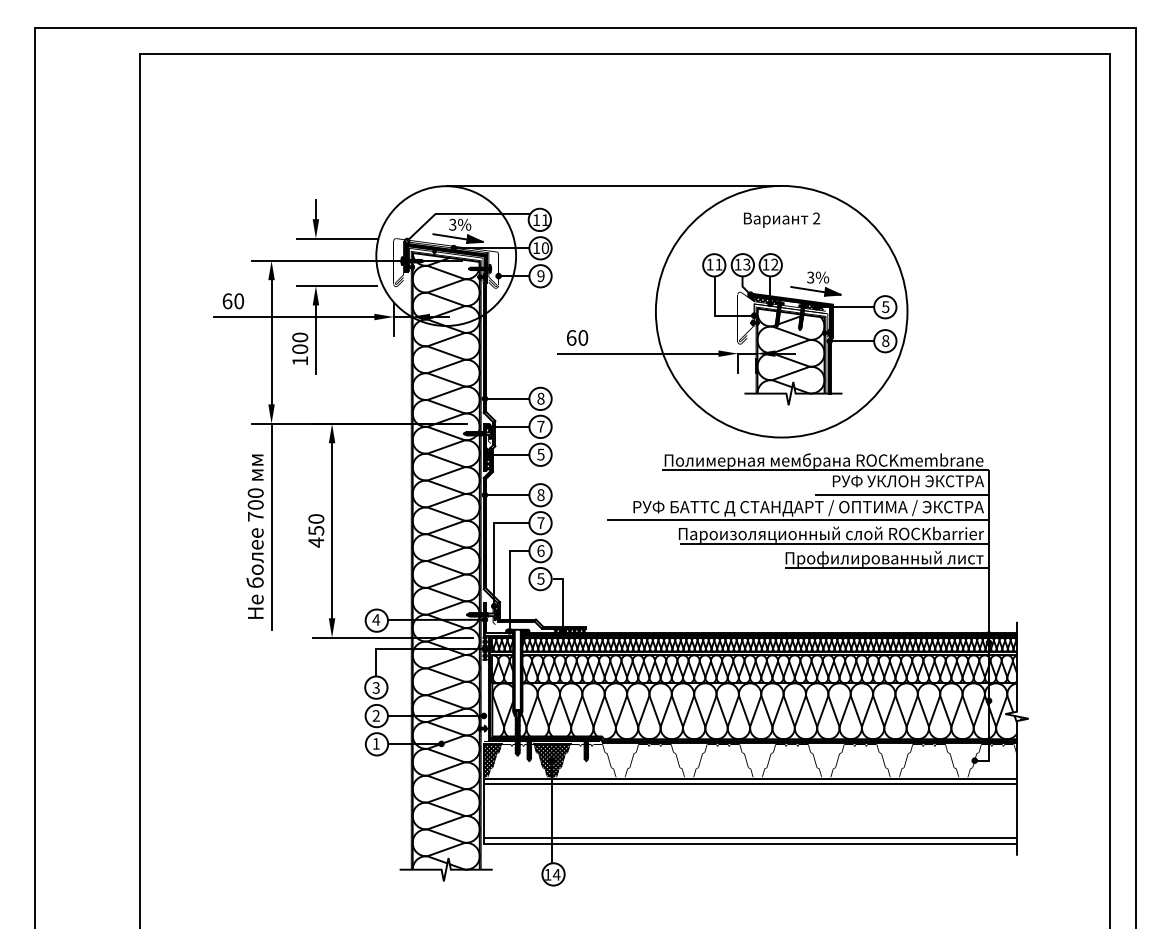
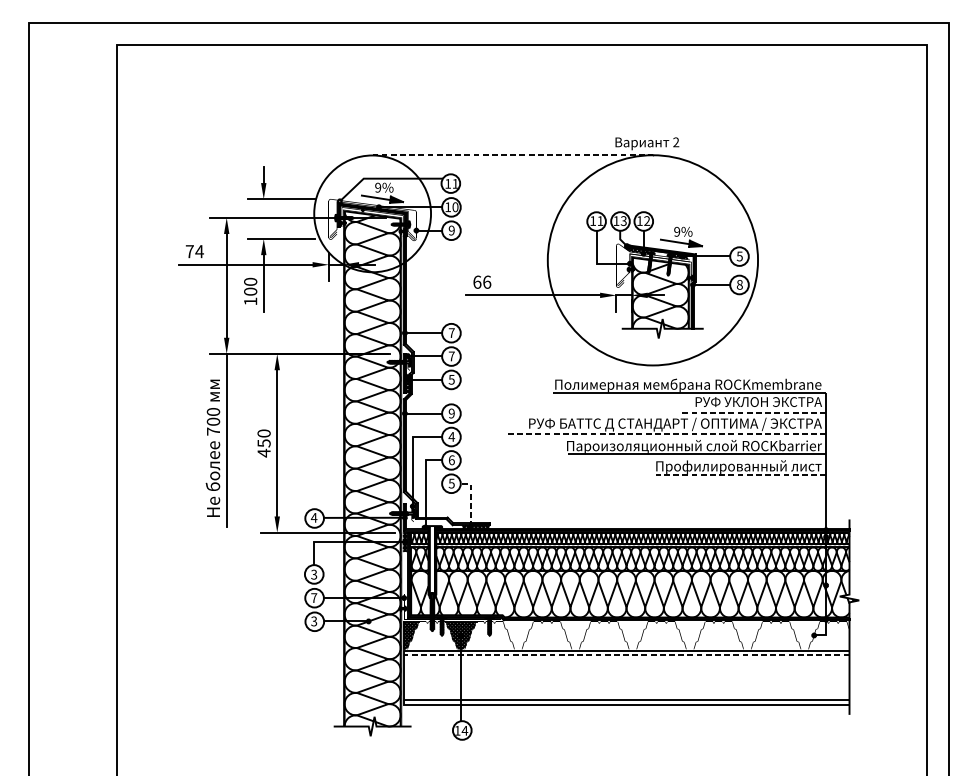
line: (613, 185) -> (512, 154), solid -> dashed
text: (782, 219) -> (647, 143), moved
text: (452, 224) -> (377, 187), 3%%% -> 9%%%
text: (810, 277) -> (676, 231), 3%%% -> 9%%%
text: (233, 301) -> (194, 251), 60 -> 74
text: (583, 337) -> (487, 281), 60 -> 66
text: (540, 398) -> (451, 332), 8 -> 7
text: (540, 494) -> (451, 413), 8 -> 9
line: (902, 494) -> (753, 413), solid -> dashed
line: (797, 519) -> (666, 433), solid -> dashed
text: (540, 522) -> (451, 436), 7 -> 4
line: (887, 568) -> (741, 474), solid -> dashed
line: (563, 598) -> (470, 499), solid -> dashed
text: (375, 715) -> (313, 597), 2 -> 7
text: (375, 743) -> (313, 621), 1 -> 3
line: (750, 784) -> (626, 655), solid -> dashed

